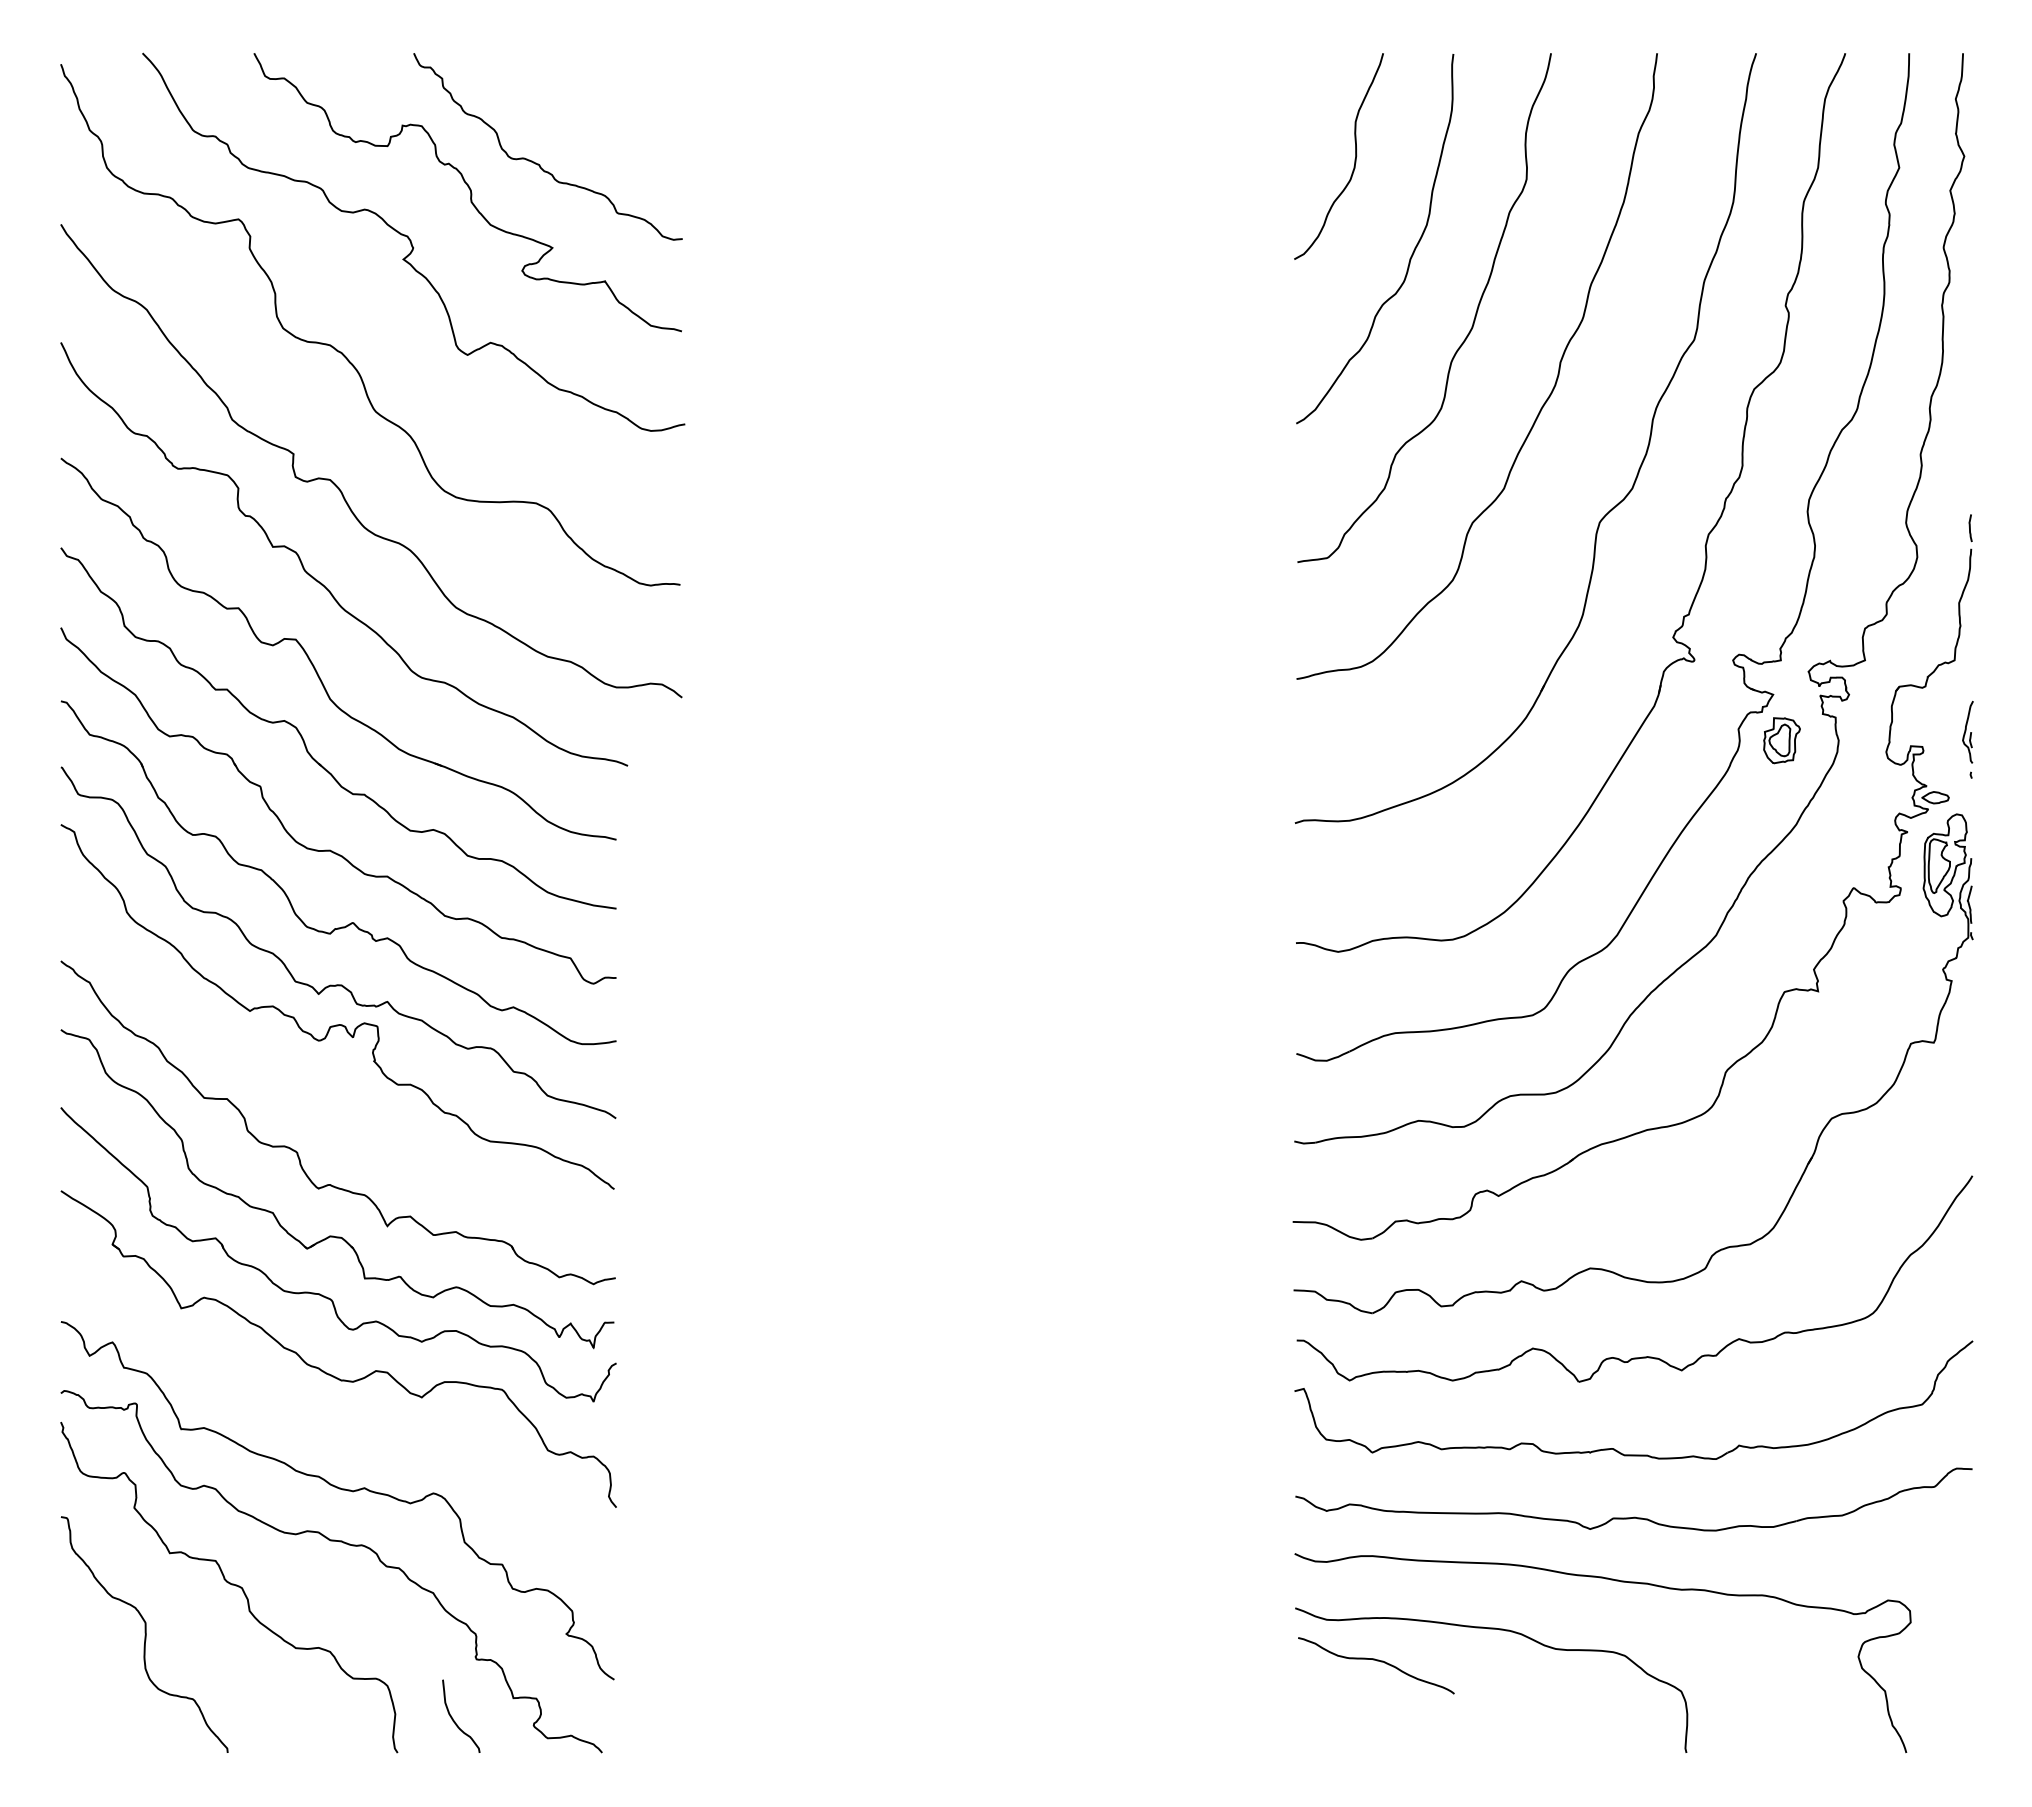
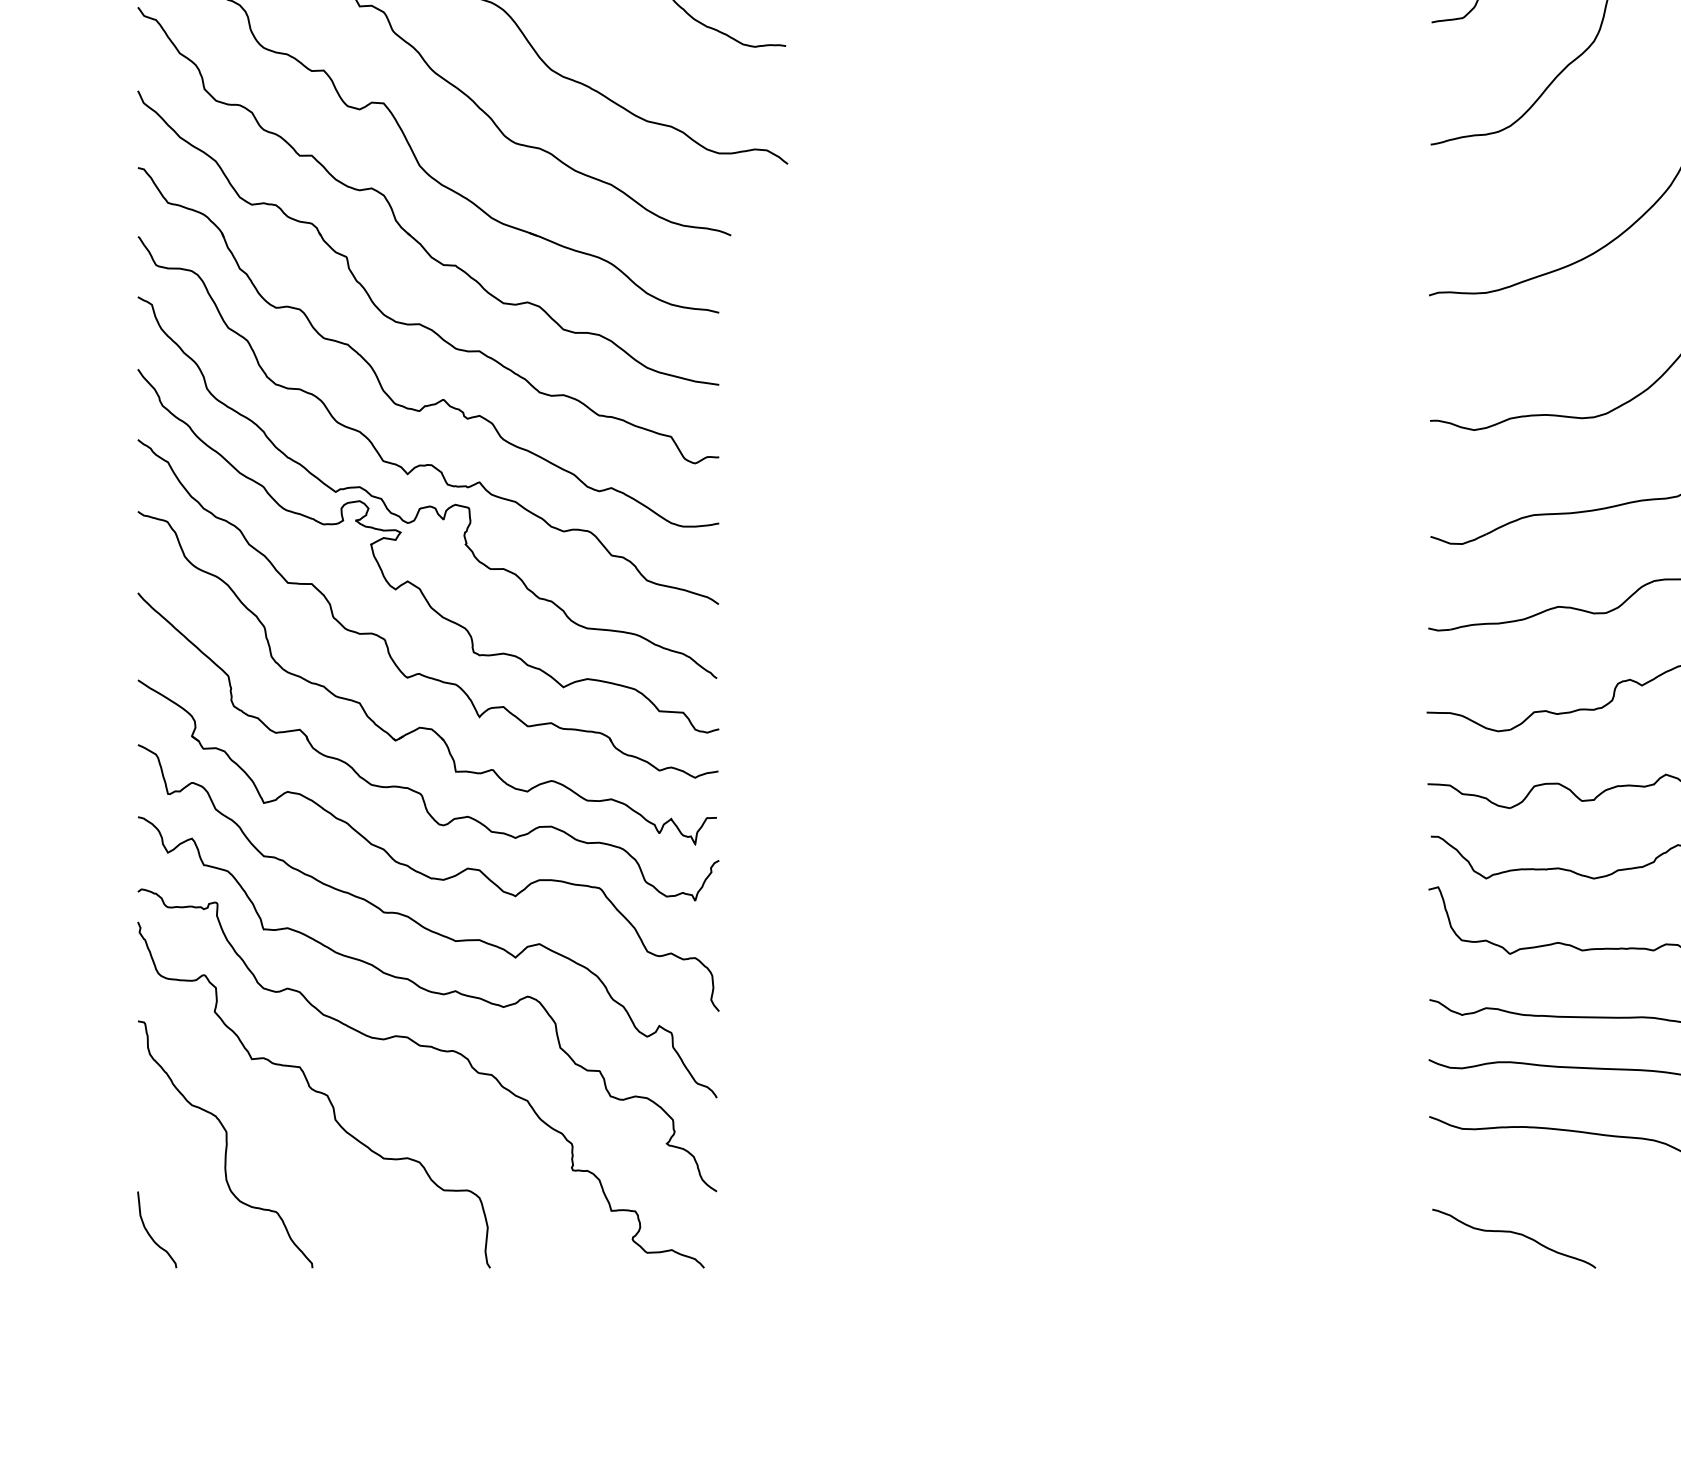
curve: (313, 1049) -> (402, 532), added
curve: (333, 1425) -> (423, 925), added
curve: (1377, 1661) -> (1515, 1234), moved
curve: (455, 1721) -> (151, 1235), moved

